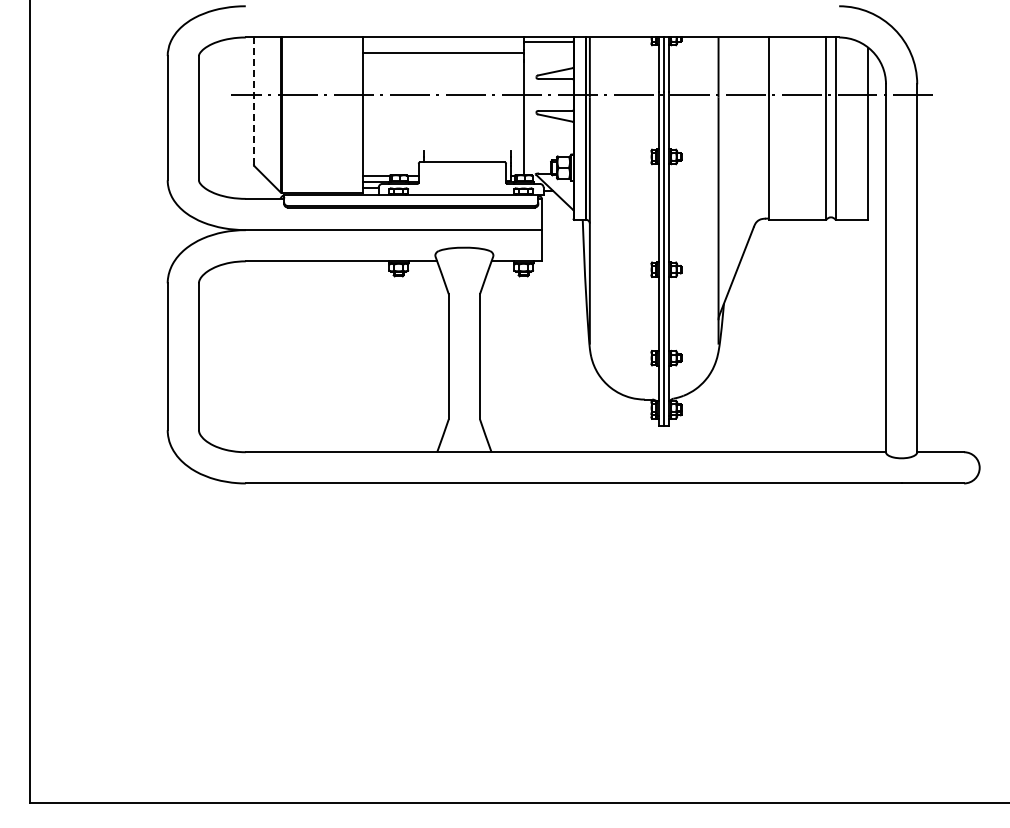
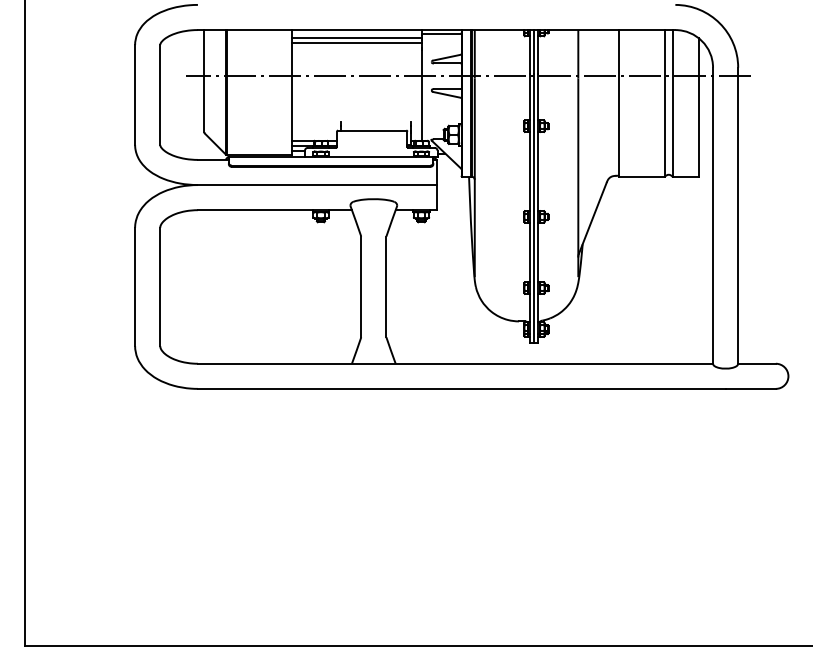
line: (442, 46) -> (356, 37), added
line: (253, 101) -> (204, 81), dashed -> solid

